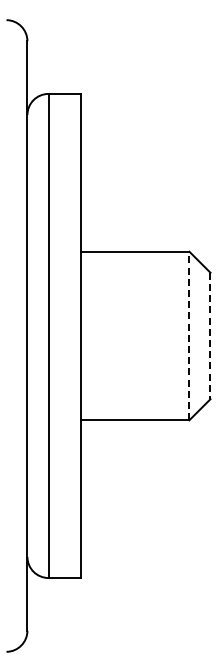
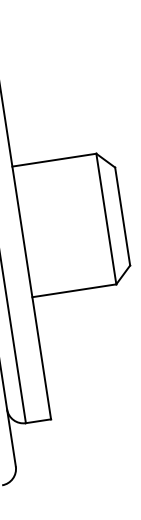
line: (189, 335) -> (106, 218), dashed -> solid
line: (210, 336) -> (122, 216), dashed -> solid

